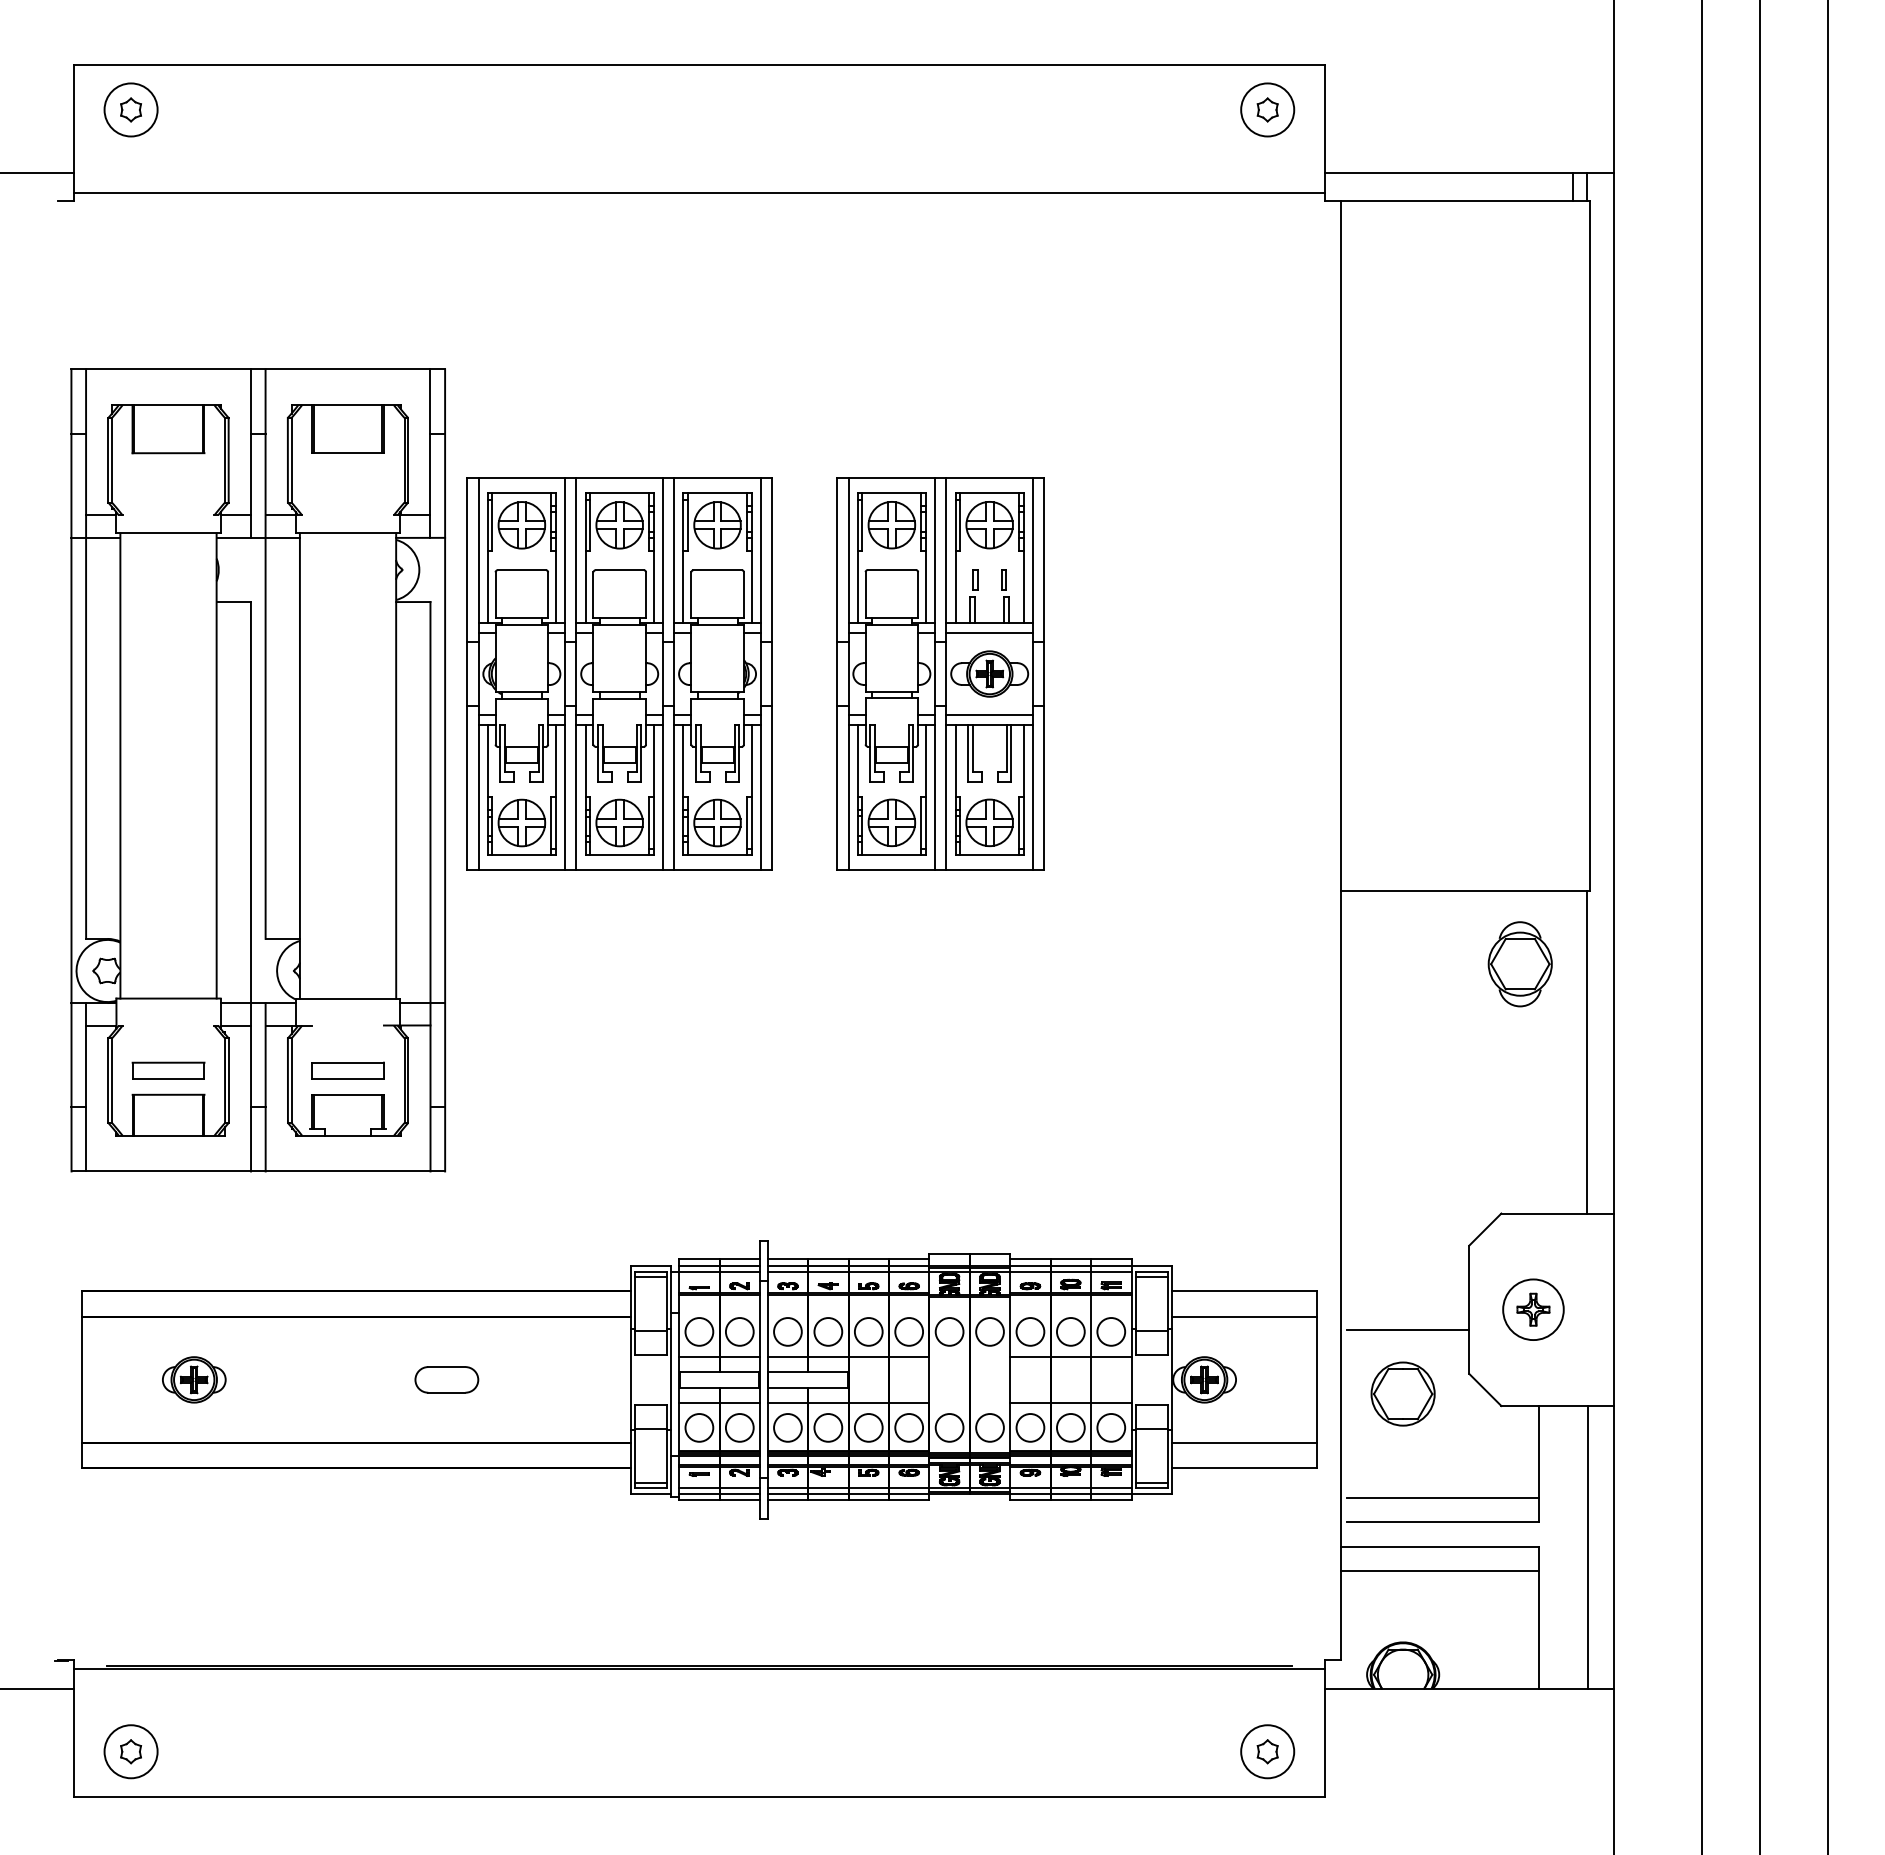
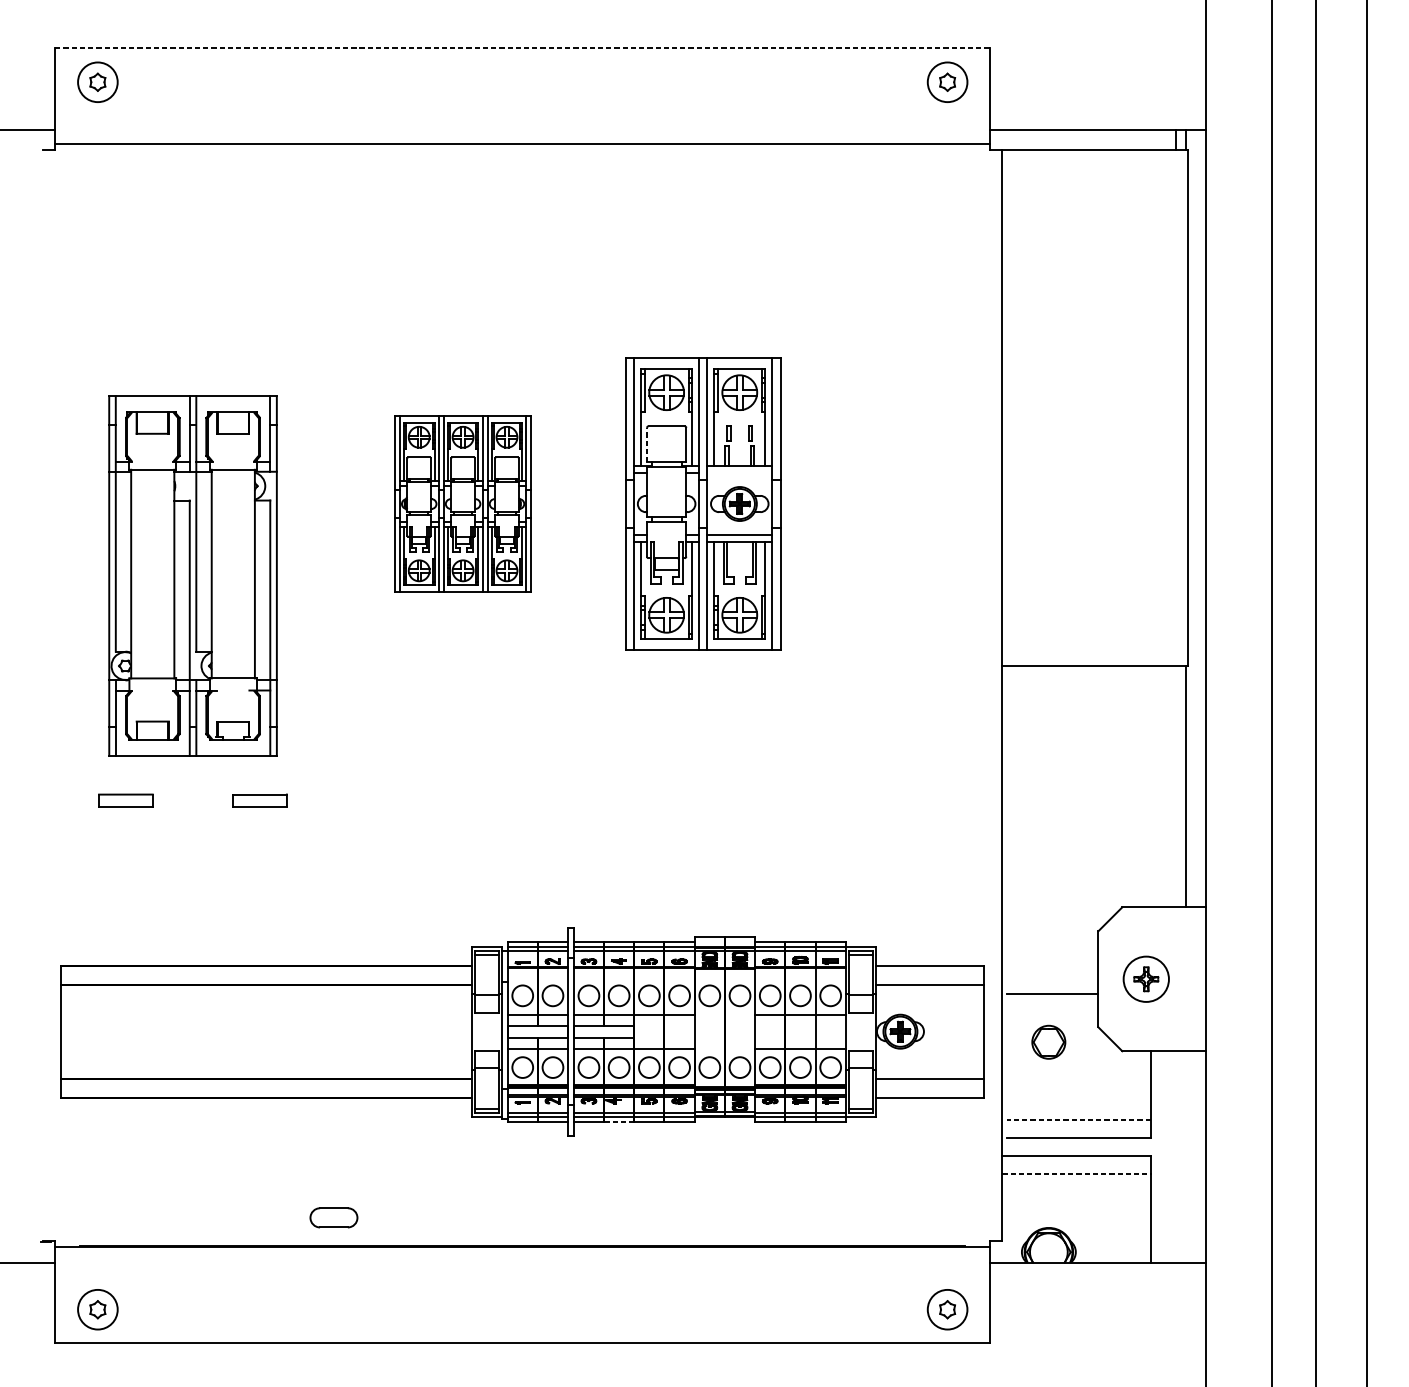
line: (699, 64) -> (522, 48), solid -> dashed
line: (865, 594) -> (646, 444), solid -> dashed
line: (989, 632) -> (739, 472), removed
part: (619, 673) -> (463, 503), size x0.6
part: (258, 770) -> (193, 576), size x0.6
part: (1519, 964) -> (1135, 721), removed
part: (194, 1379) -> (145, 1031), removed
part: (446, 1379) -> (333, 1217), moved
part: (1402, 1393) -> (1048, 1041), size x0.7
line: (1442, 1498) -> (1078, 1120), solid -> dashed
line: (827, 1500) -> (618, 1121), solid -> dashed
line: (1587, 1547) -> (1186, 1157), removed
line: (1440, 1570) -> (1076, 1174), solid -> dashed

